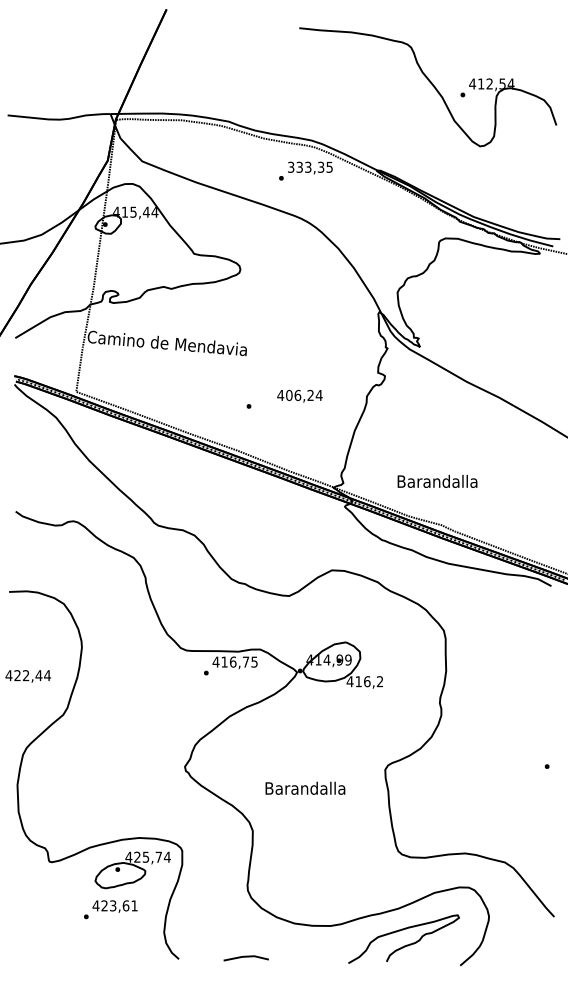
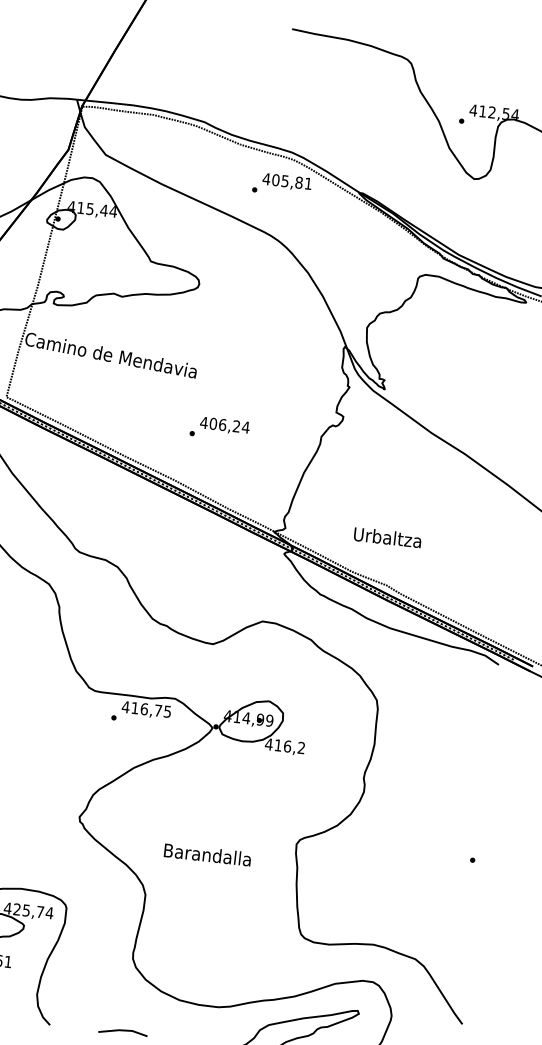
text: (309, 166) -> (286, 180), 333,35 -> 405,81
text: (299, 395) -> (224, 425), moved
text: (437, 480) -> (387, 536), Barandalla -> Urbaltza

